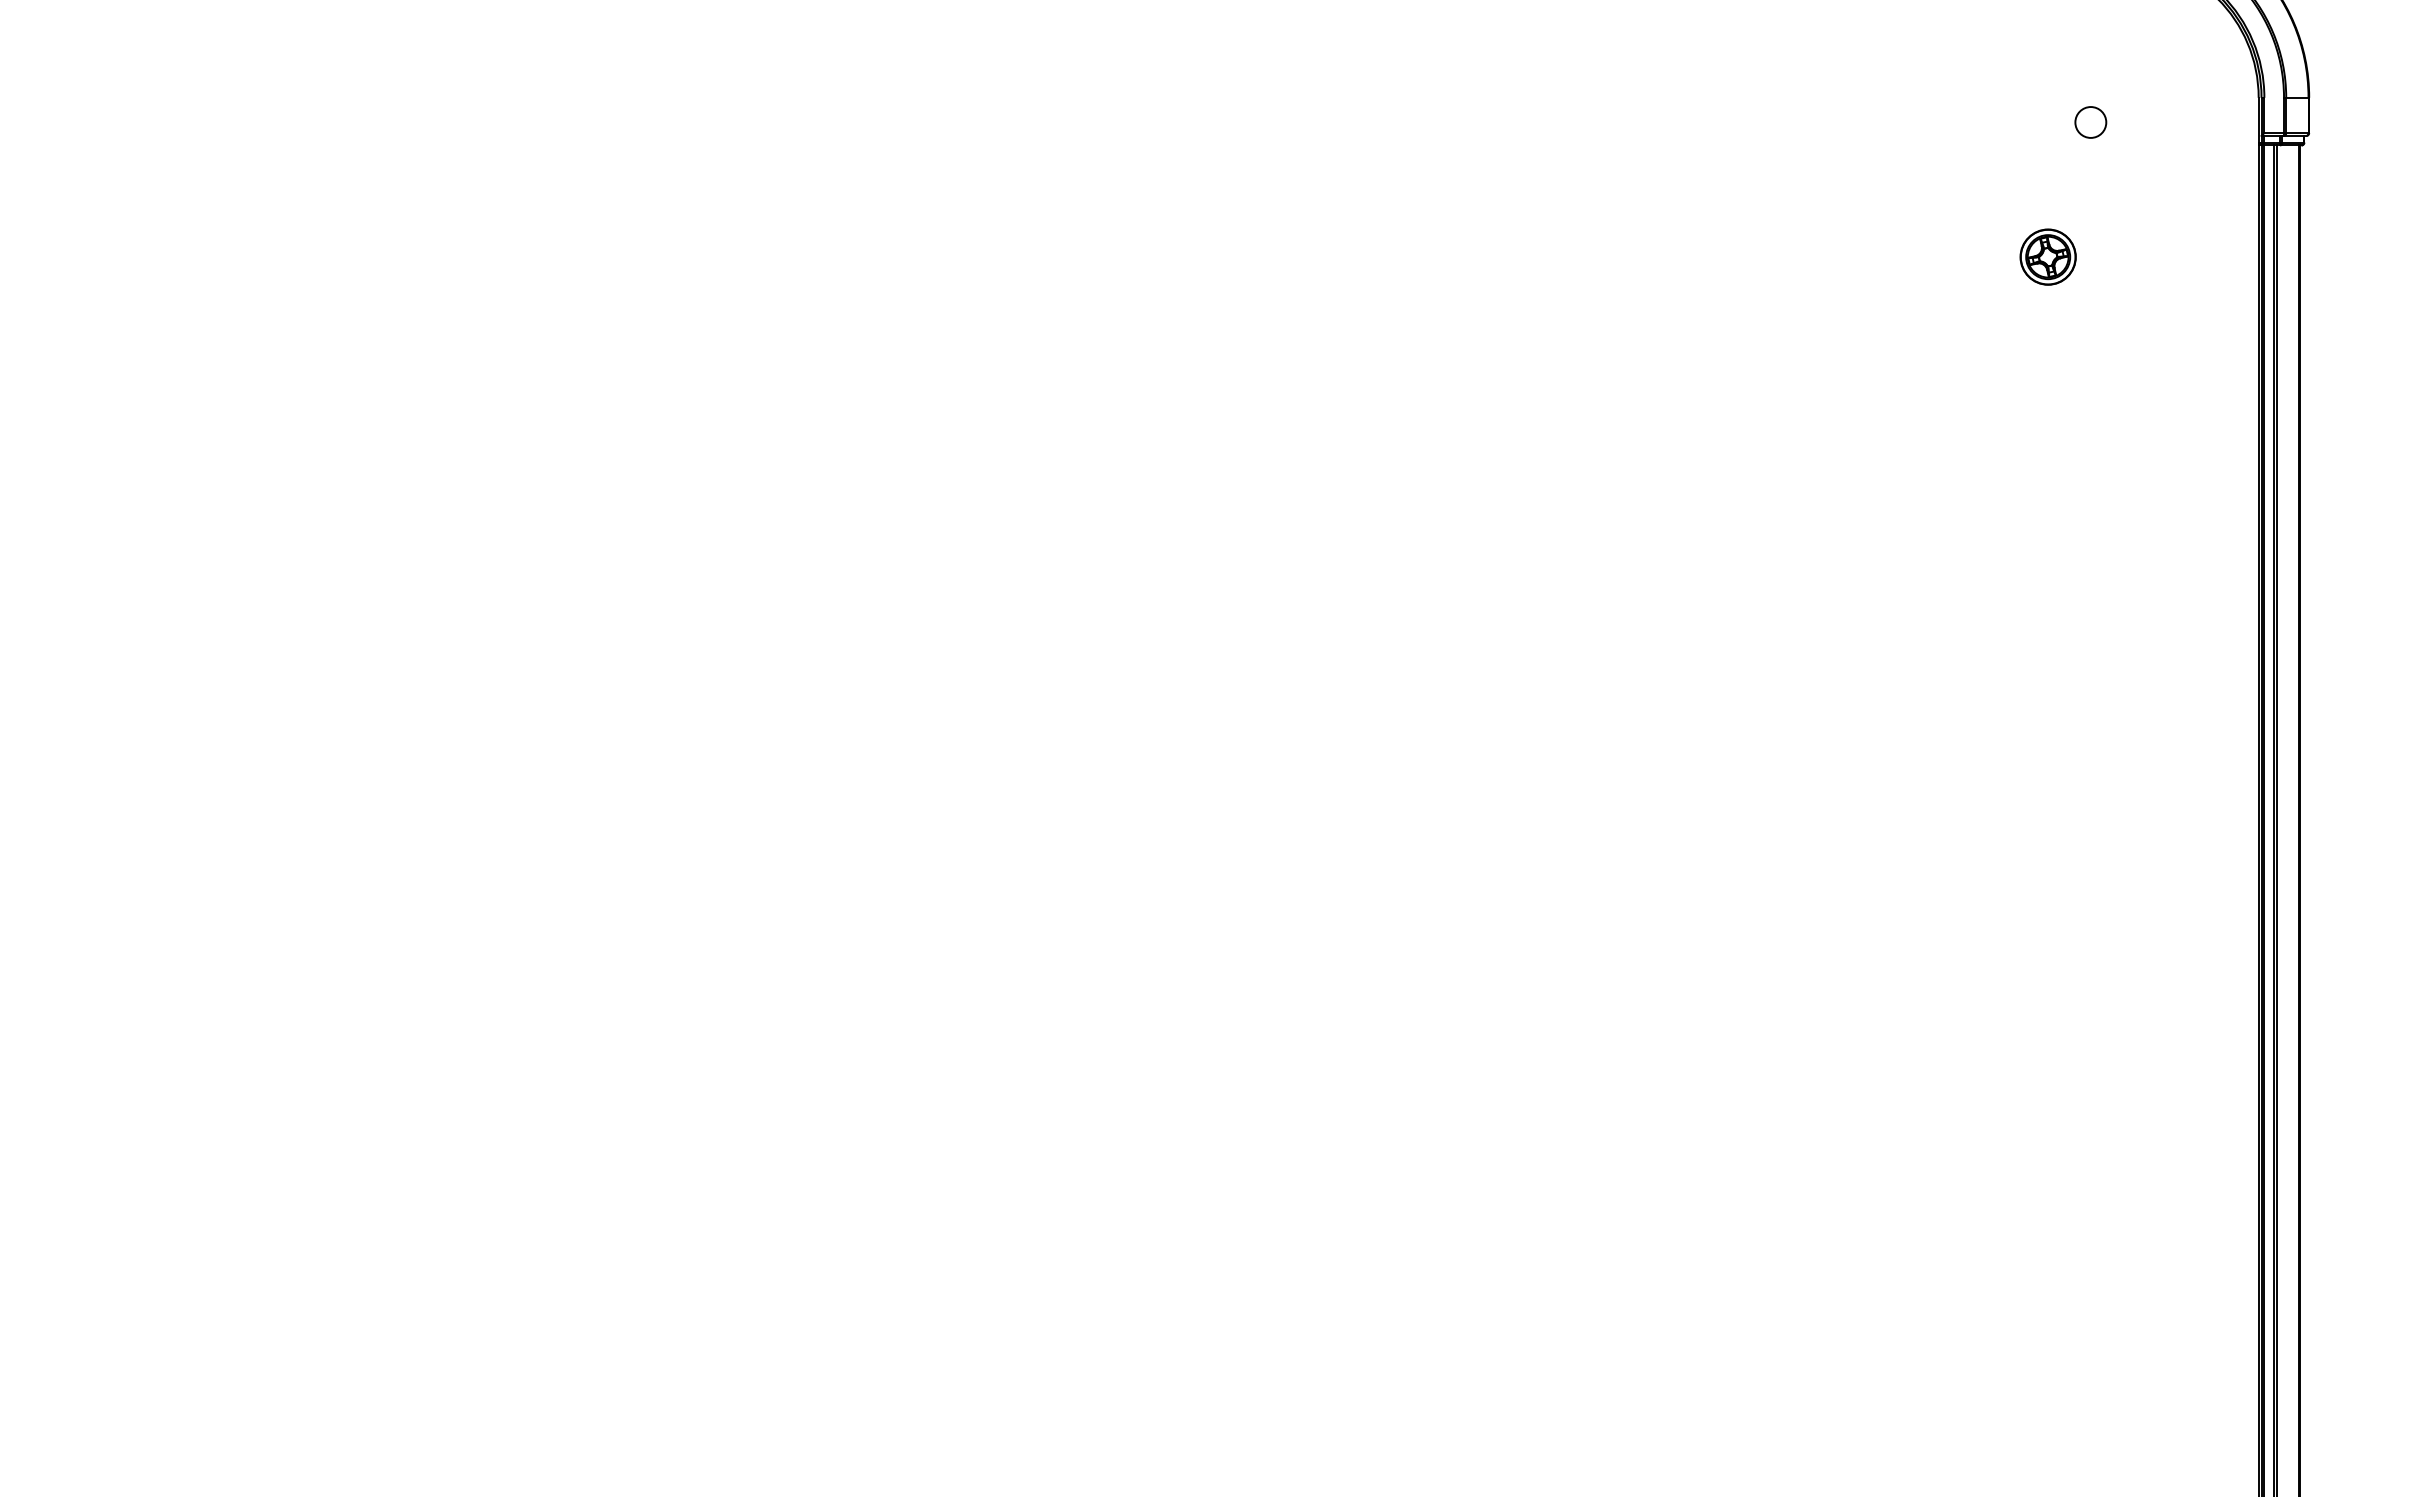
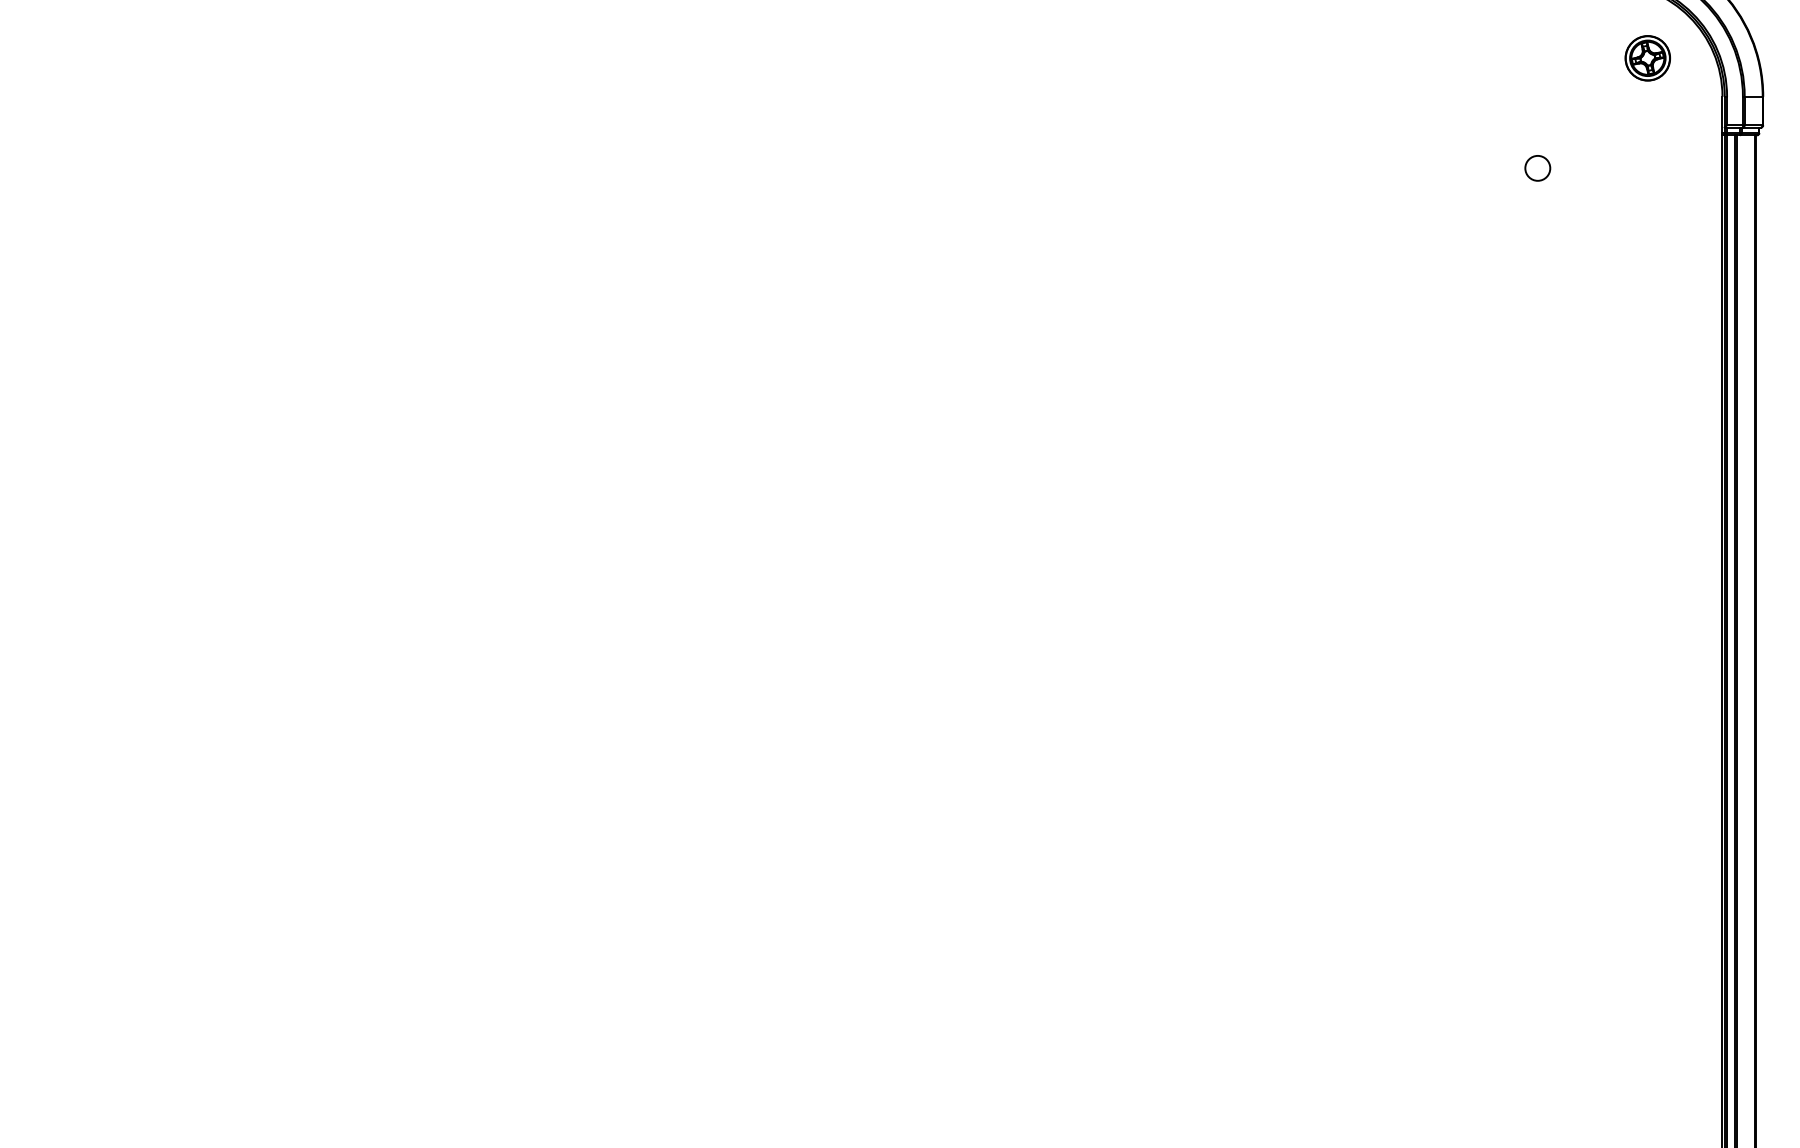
circle: (2090, 122) -> (1537, 168), moved
part: (2047, 256) -> (1647, 57), moved

